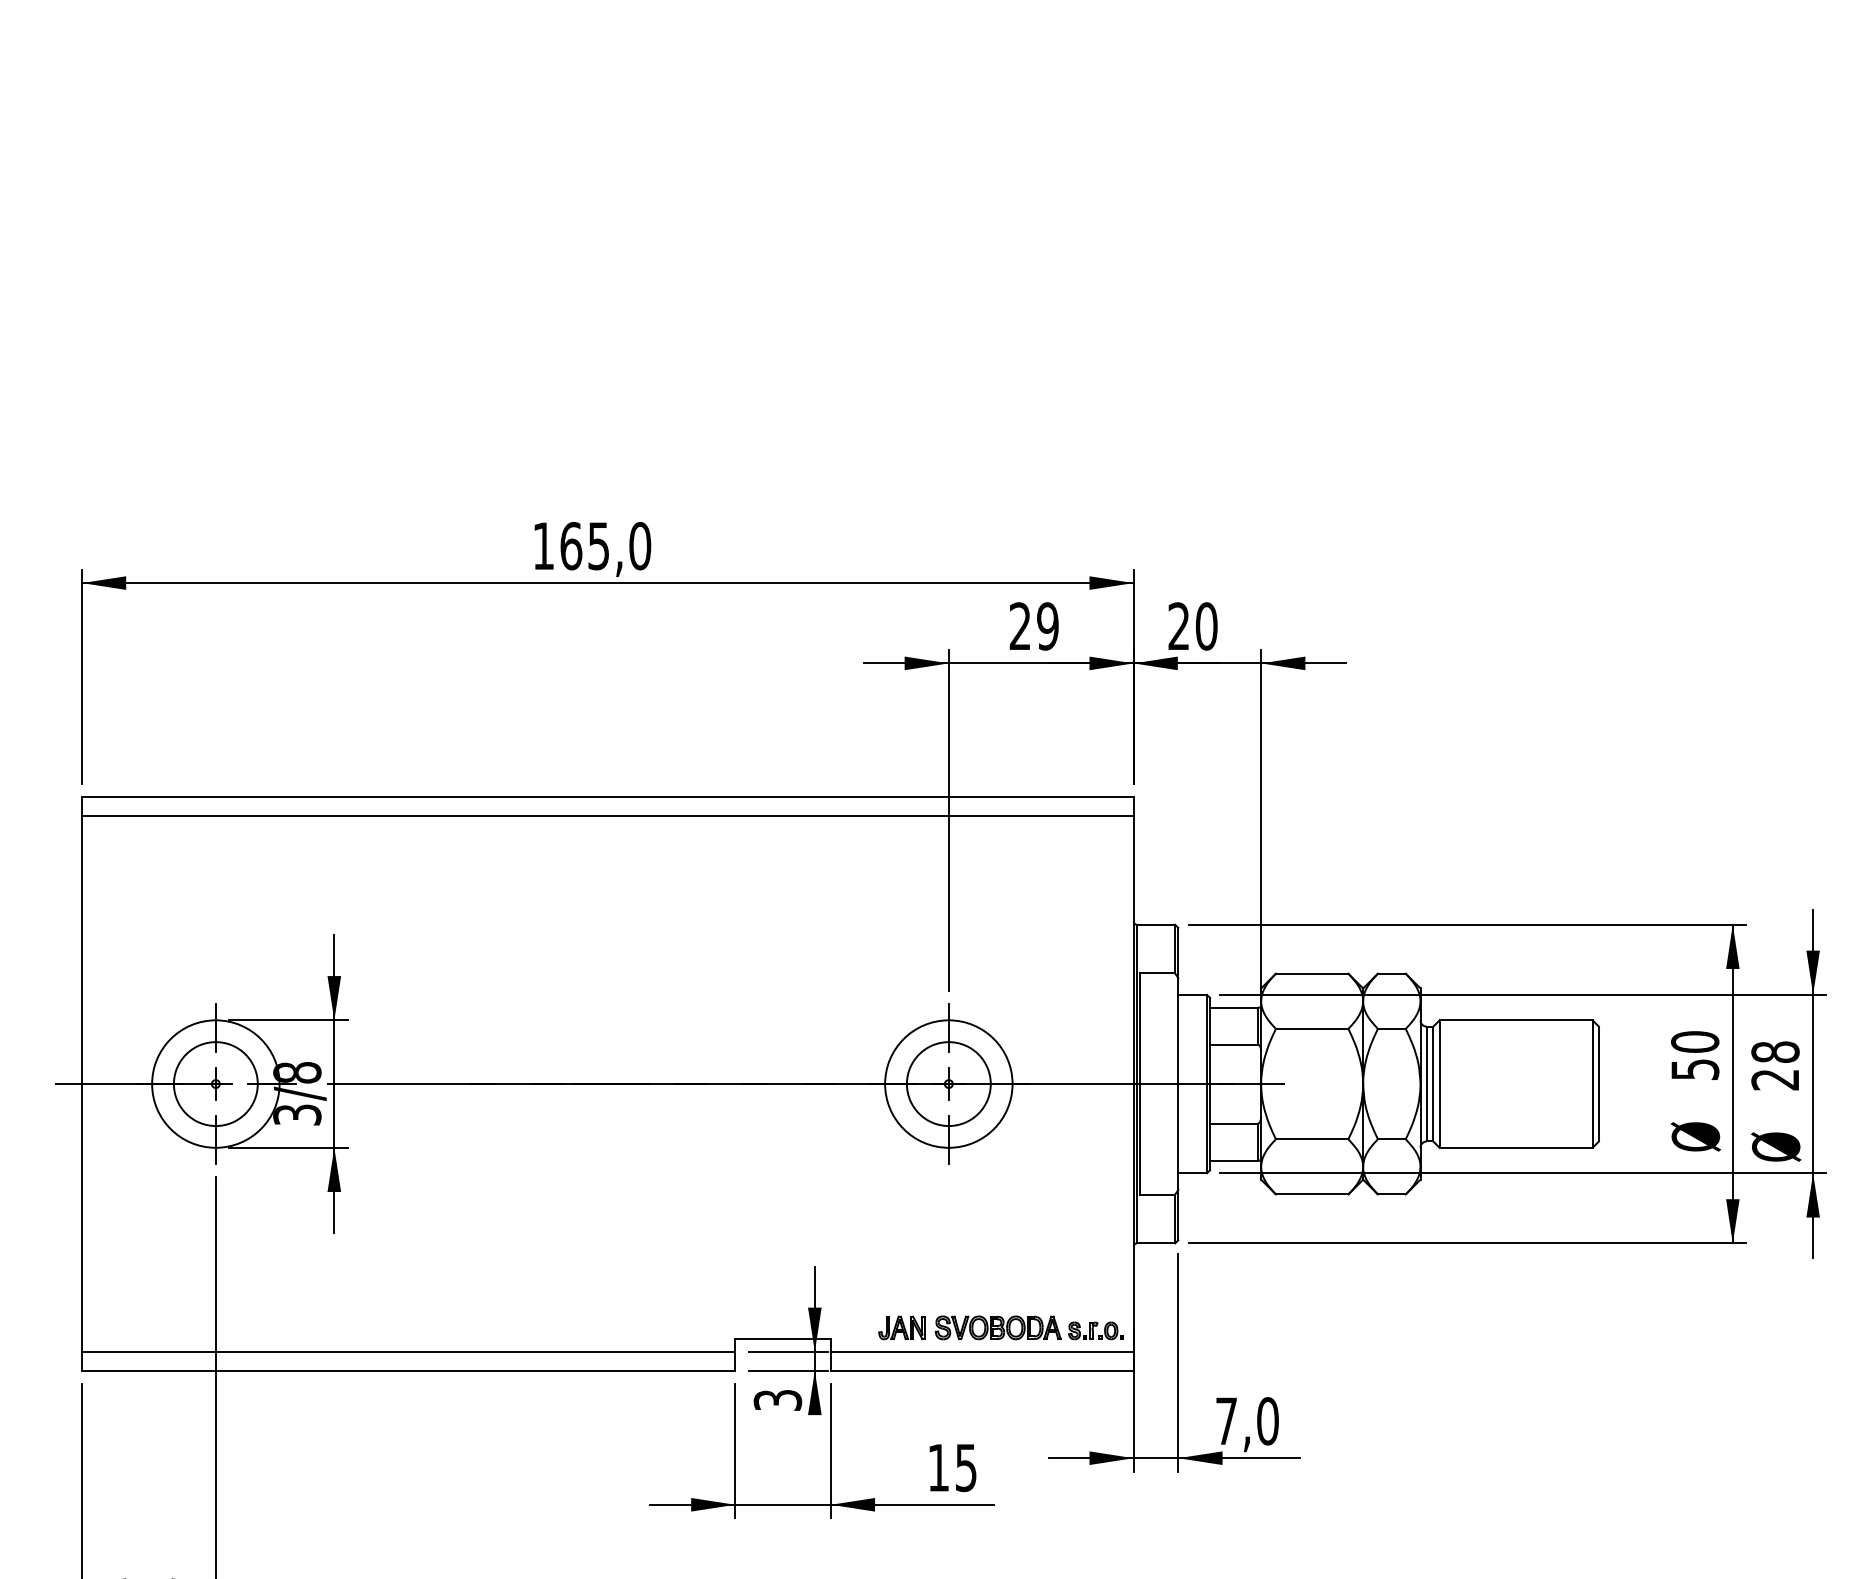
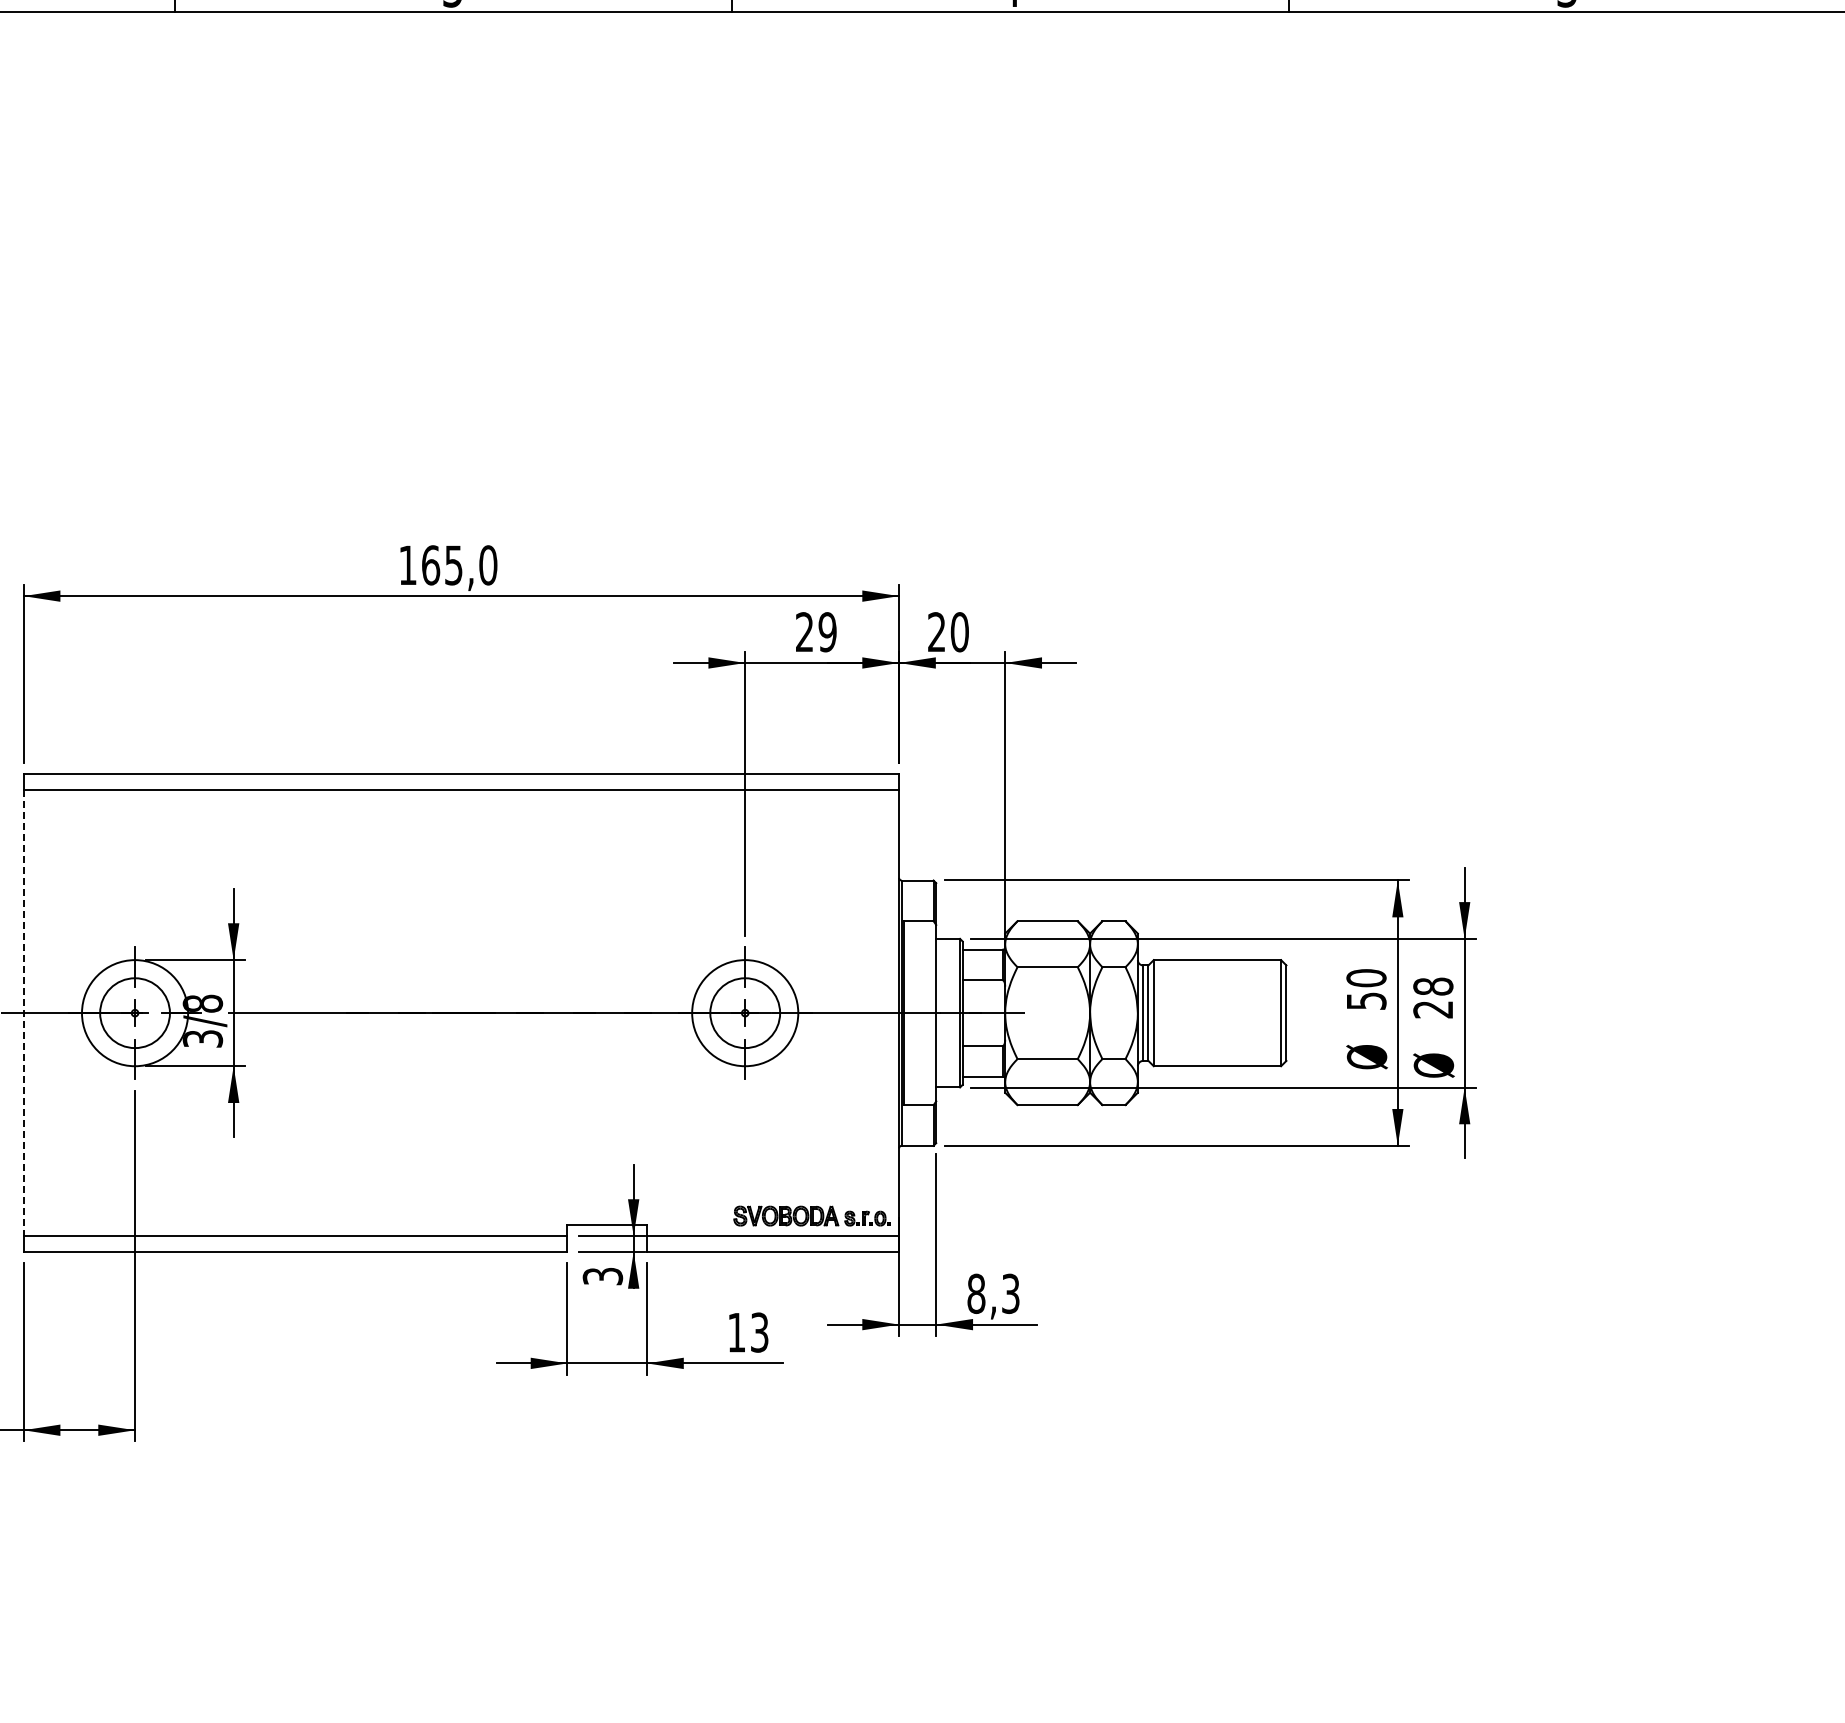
line: (81, 1084) -> (23, 1013), solid -> dashed
part: (901, 1327) -> (705, 1215), removed
text: (1247, 1420) -> (993, 1293), 7,0 -> 8,3
text: (965, 1466) -> (759, 1331), 15 -> 13

